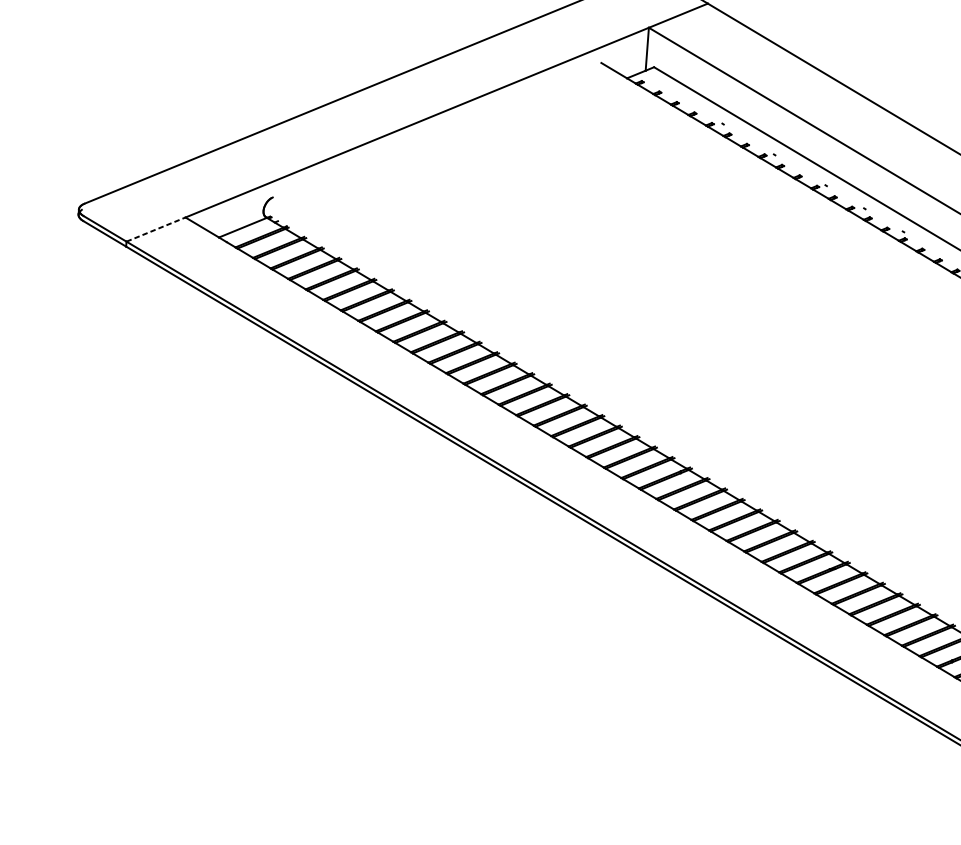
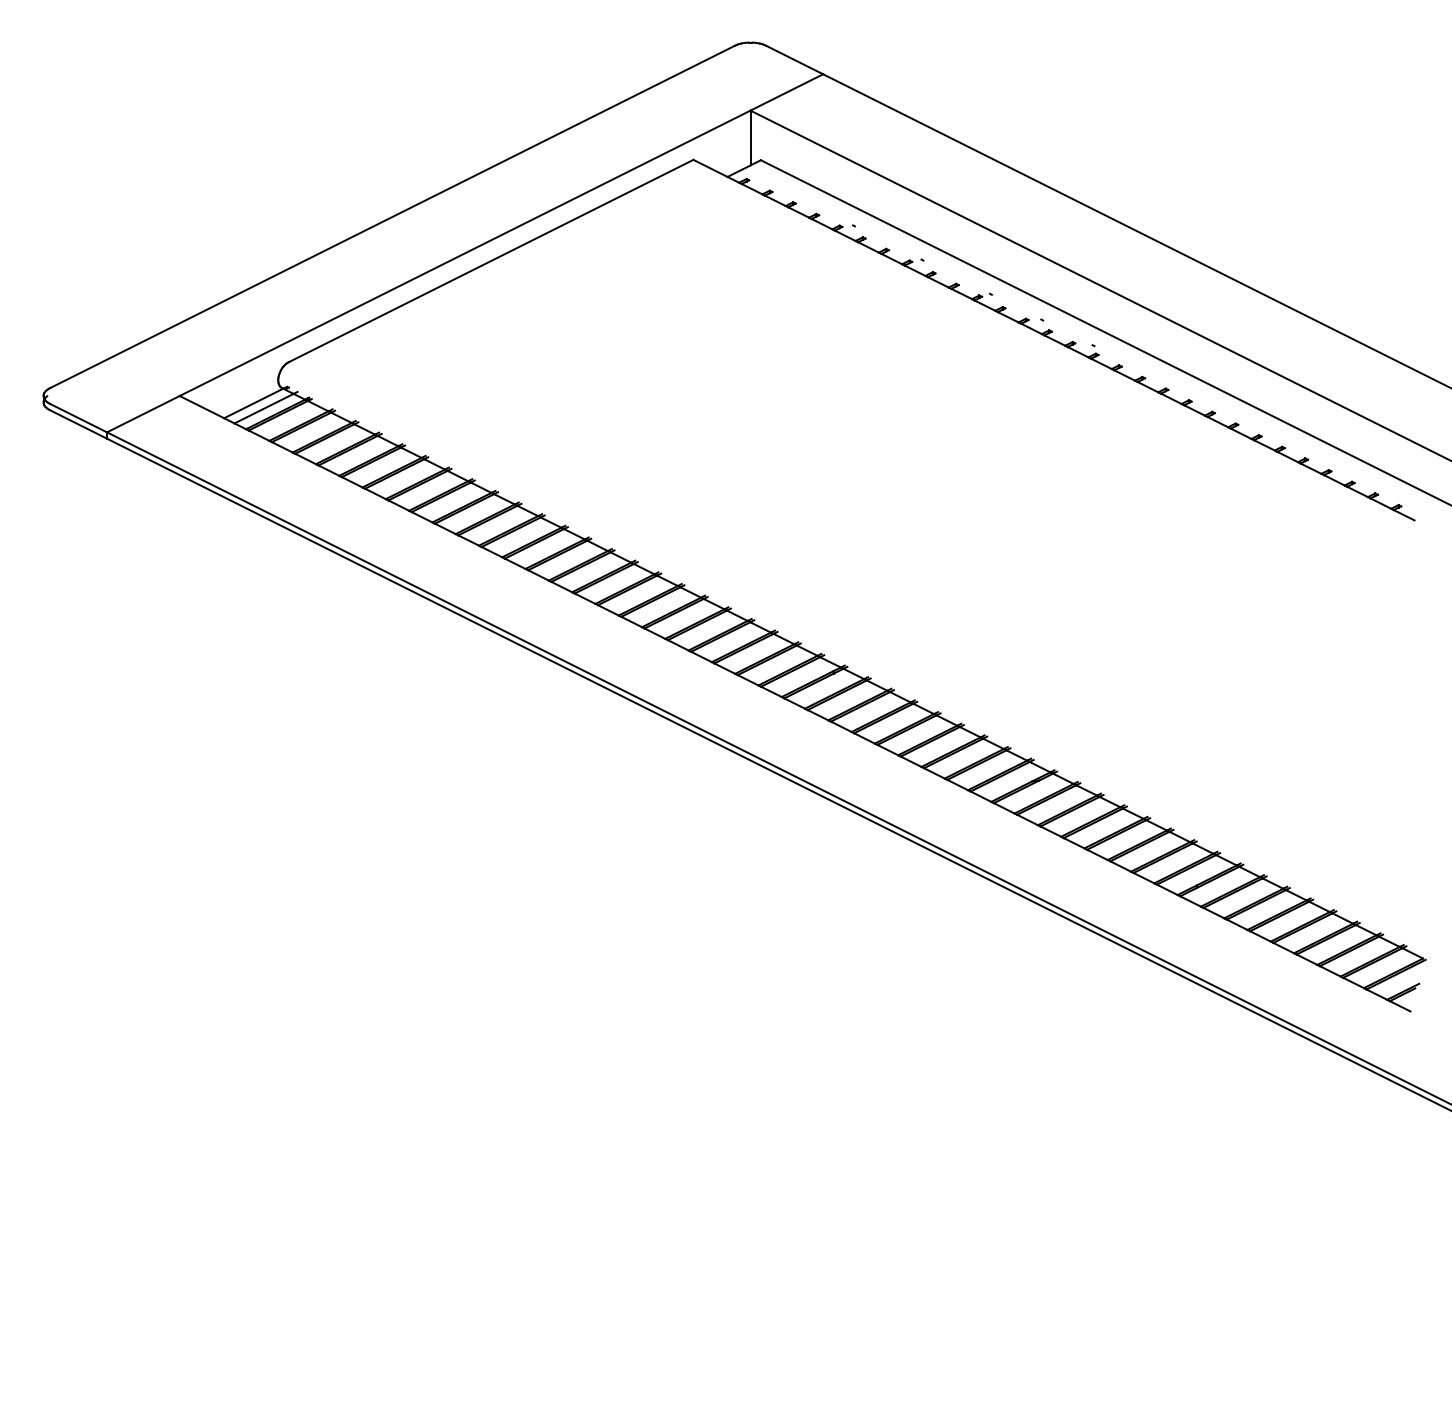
line: (436, 129) -> (490, 260), added
line: (156, 229) -> (143, 414), dashed -> solid
line: (250, 232) -> (263, 408), added

